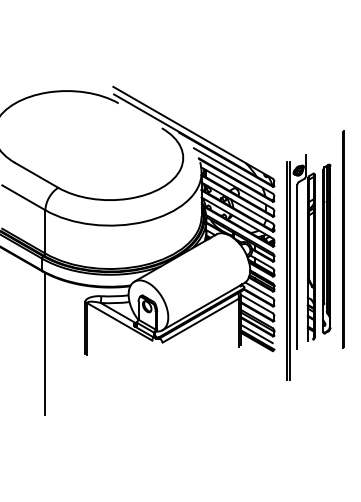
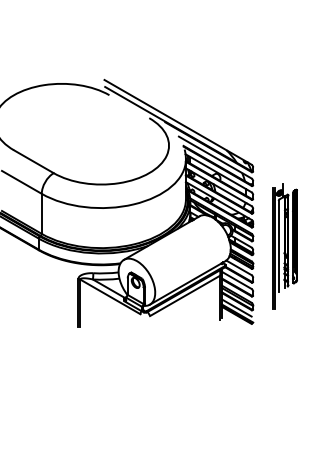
line: (343, 239) -> (316, 220), removed
part: (308, 267) -> (284, 246), size x0.6
line: (45, 343) -> (41, 316), removed

